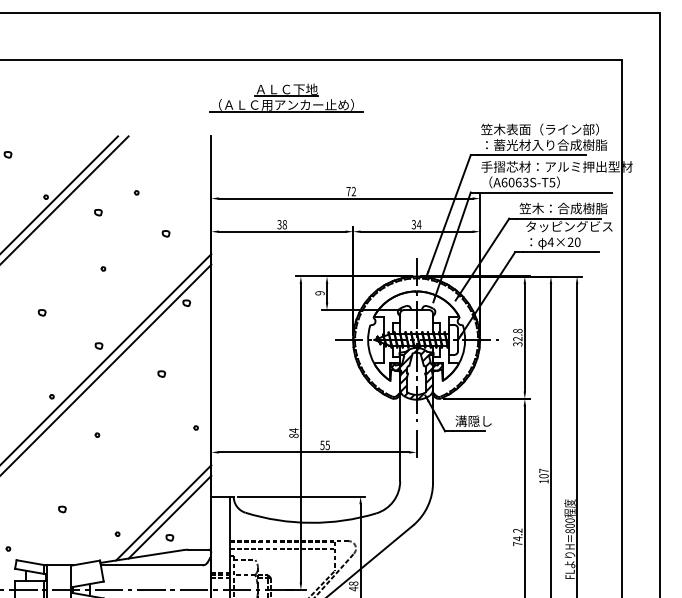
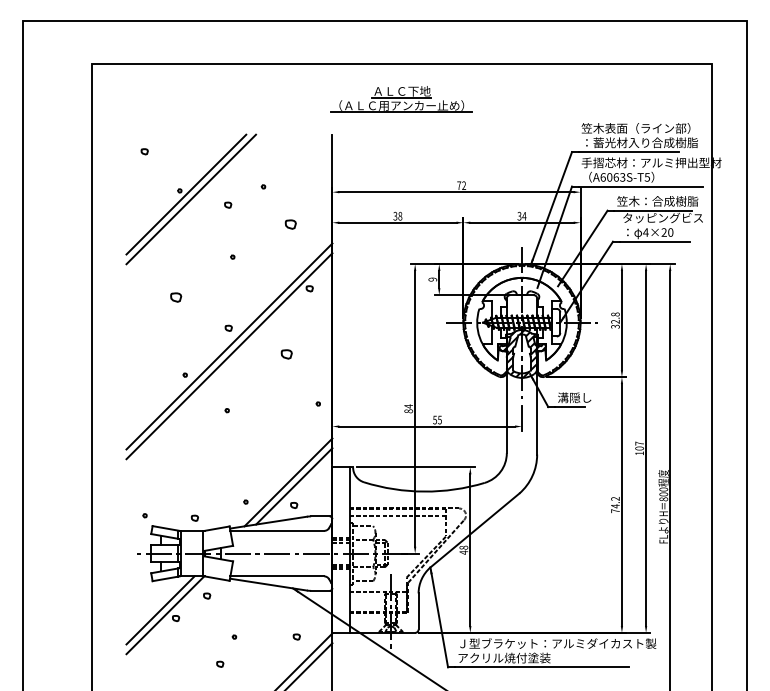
part: (165, 233) -> (290, 224), size x1.6
part: (42, 312) -> (176, 297), size x1.6
part: (161, 373) -> (286, 353), size x1.6
part: (61, 508) -> (194, 517), moved

